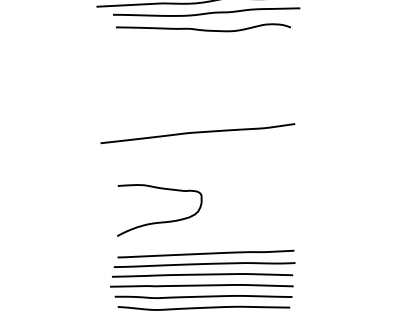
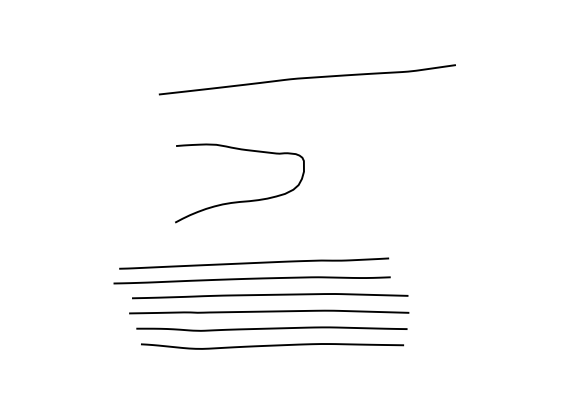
curve: (197, 133) -> (306, 79), moved
curve: (159, 221) -> (239, 200), moved
part: (204, 258) -> (251, 270), moved

